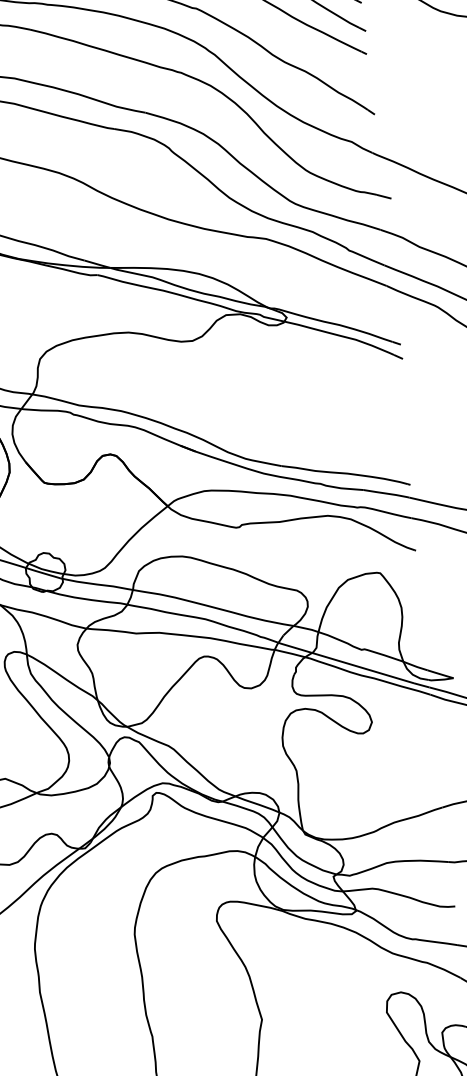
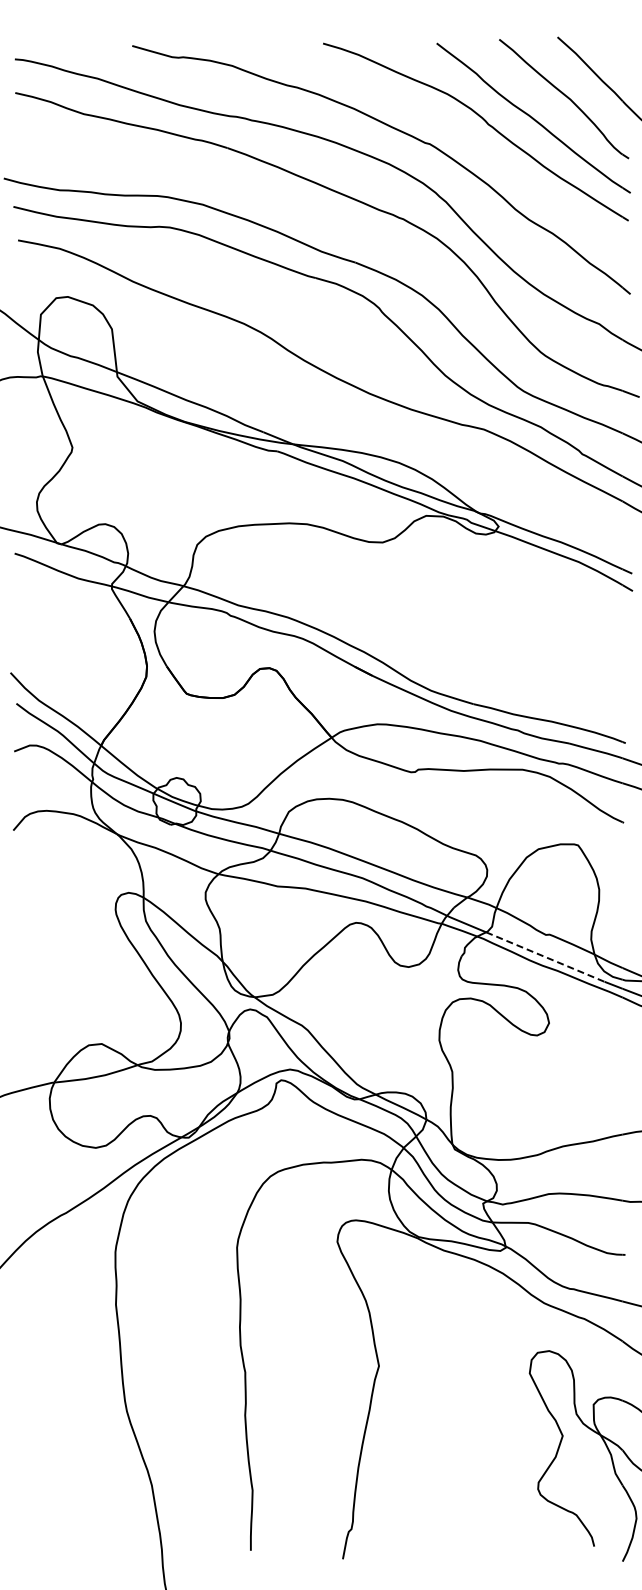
line: (363, 668) -> (545, 957), solid -> dashed

